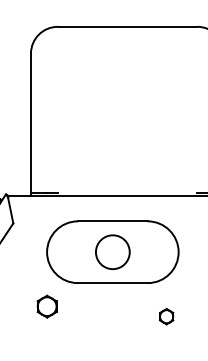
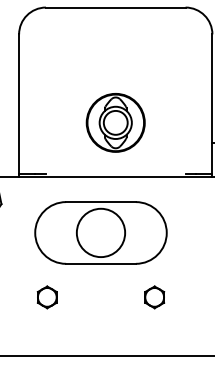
part: (127, 141) -> (115, 122), added
circle: (112, 251) -> (100, 232), size x1.43
part: (46, 306) -> (46, 297), moved
part: (166, 316) -> (154, 297), size x1.43

